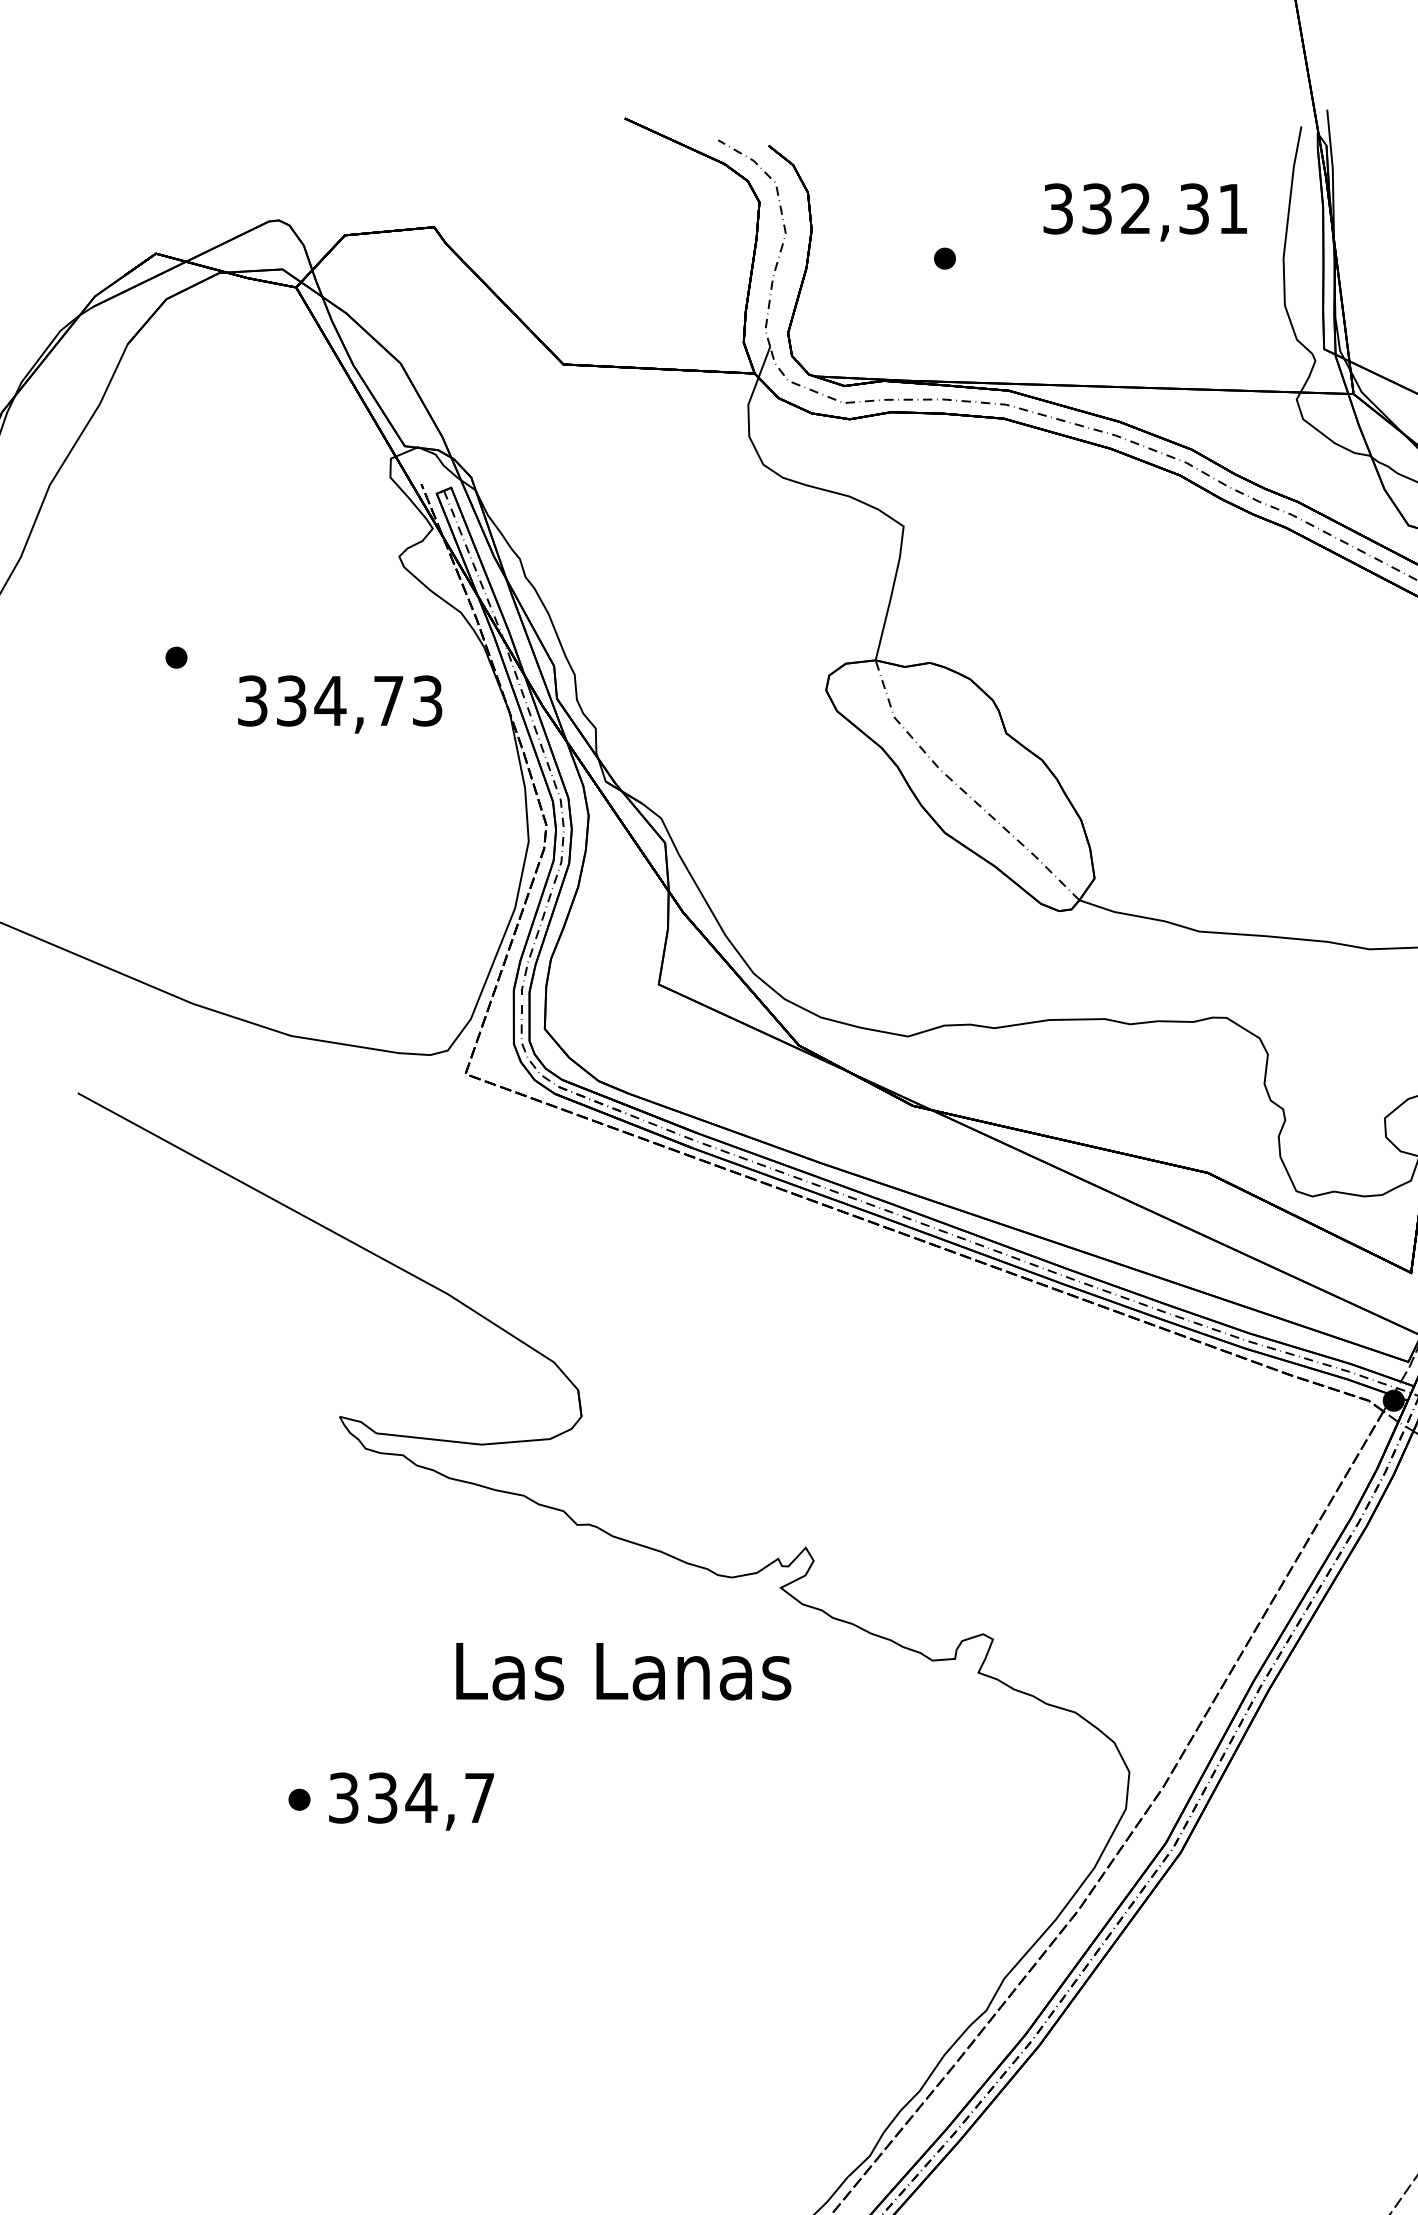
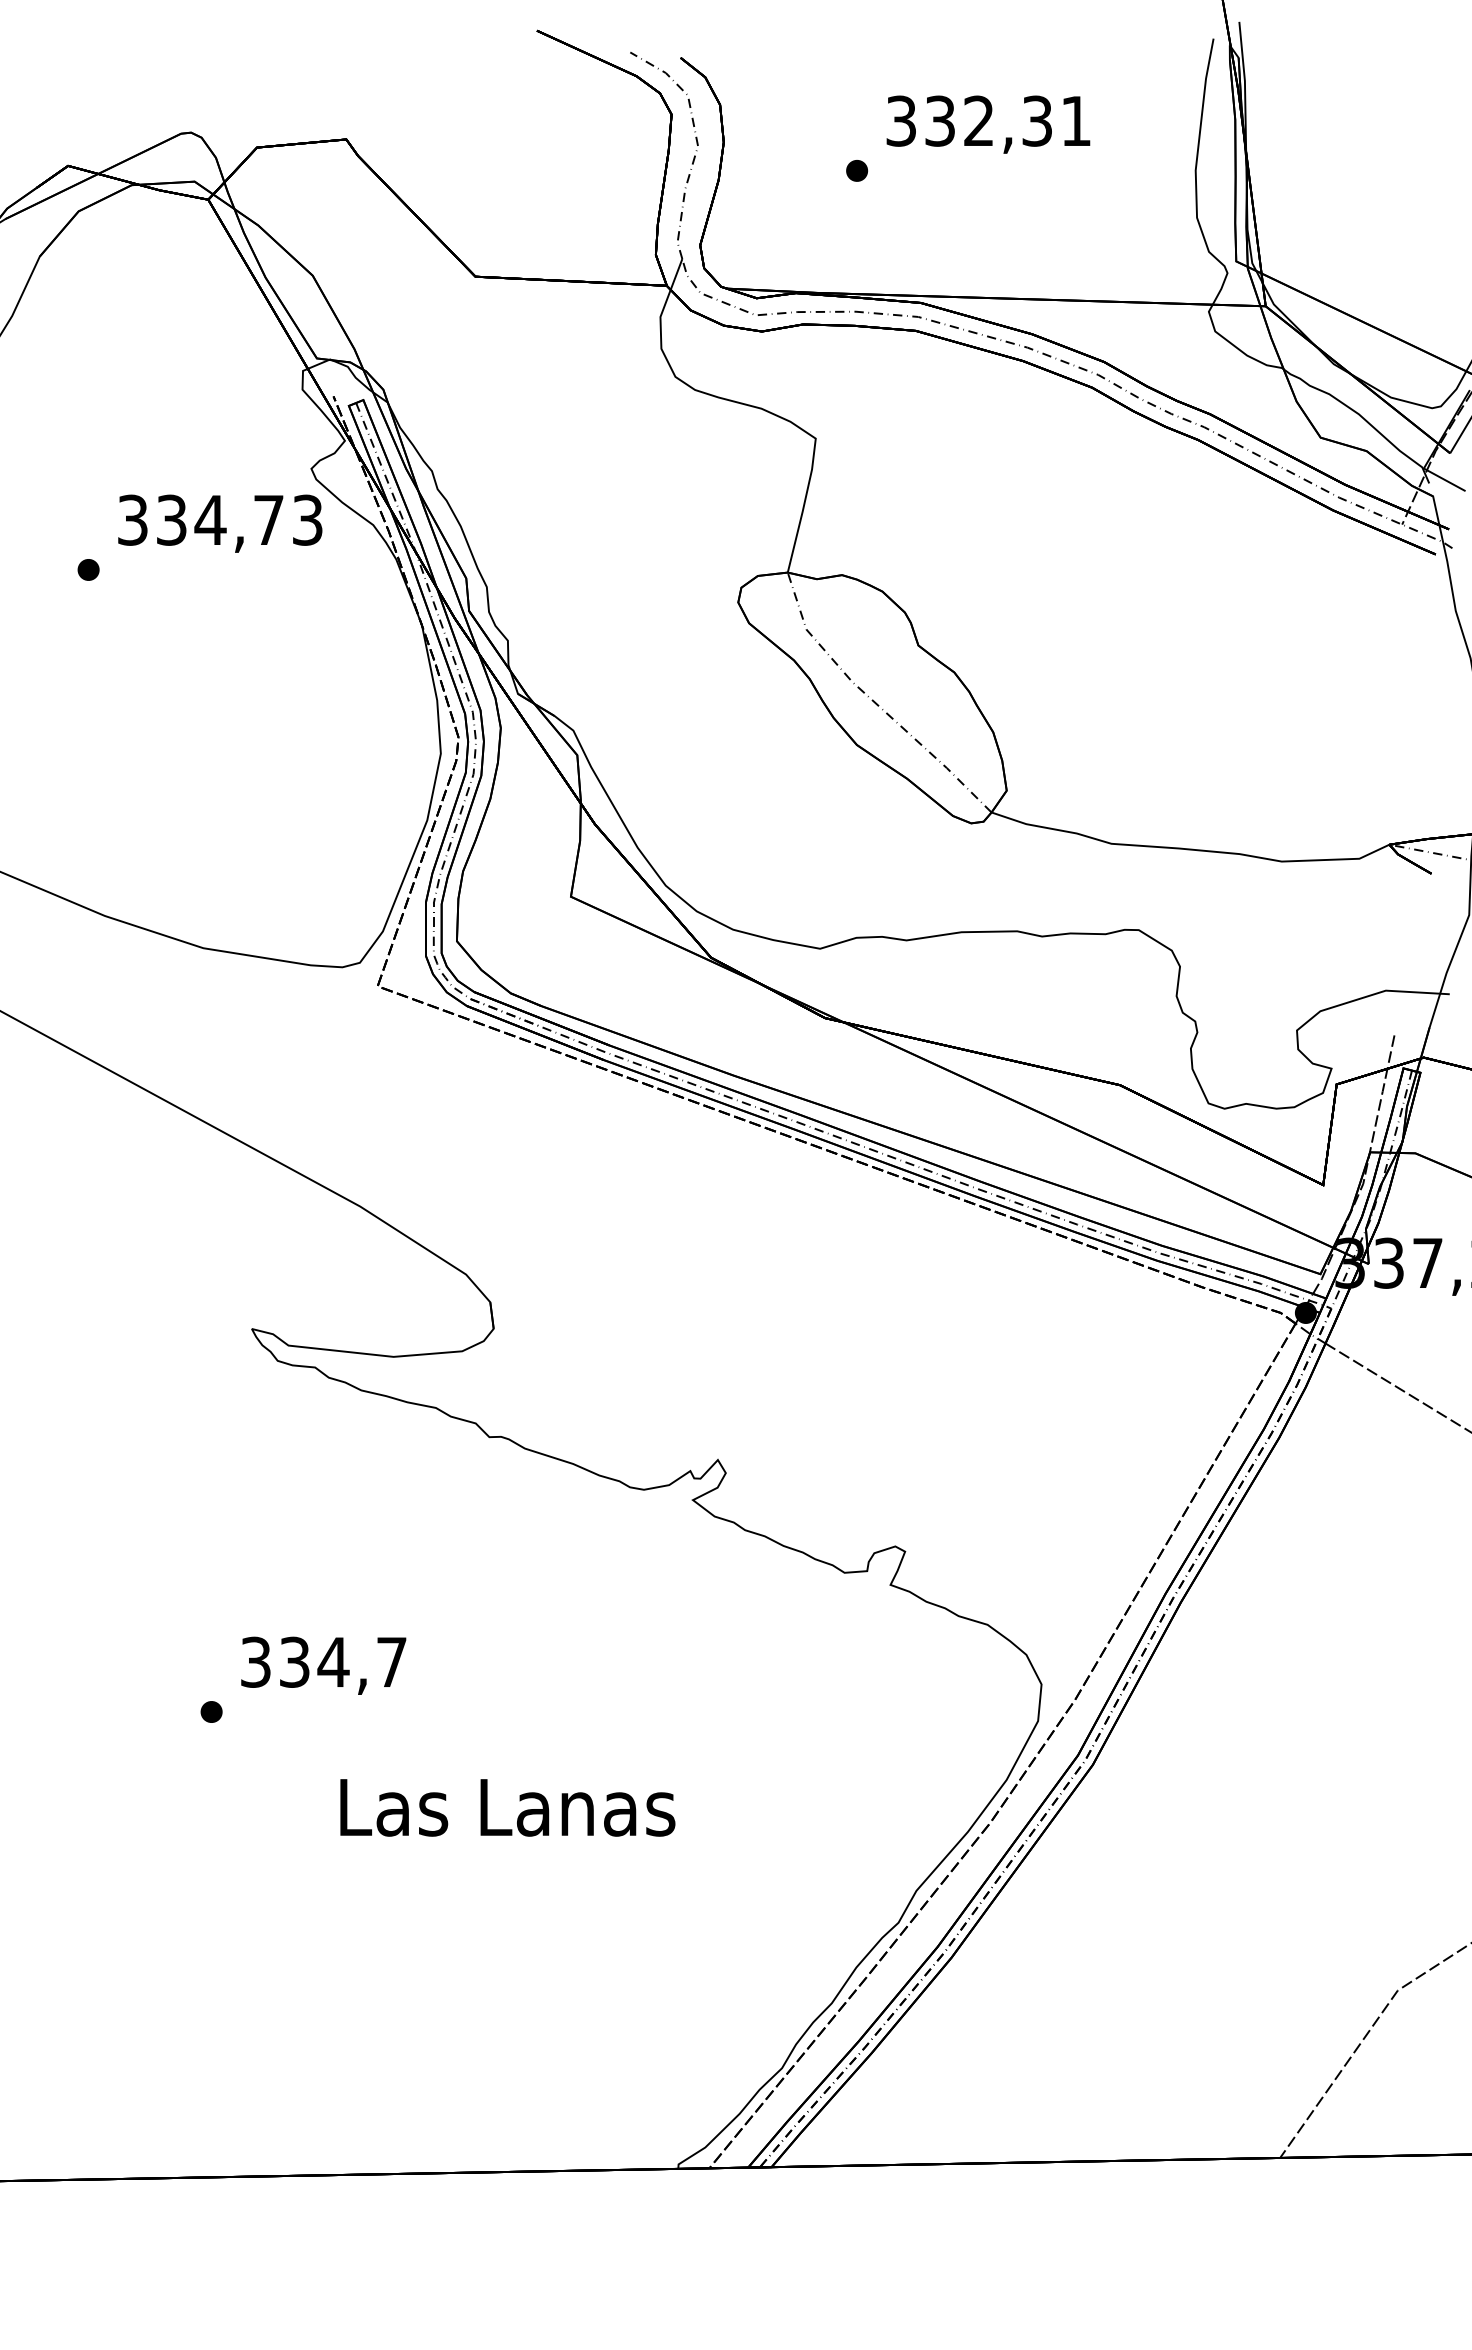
text: (1145, 212) -> (988, 124), moved
text: (340, 704) -> (220, 523), moved
text: (623, 1671) -> (507, 1807), moved
text: (411, 1801) -> (323, 1665), moved

